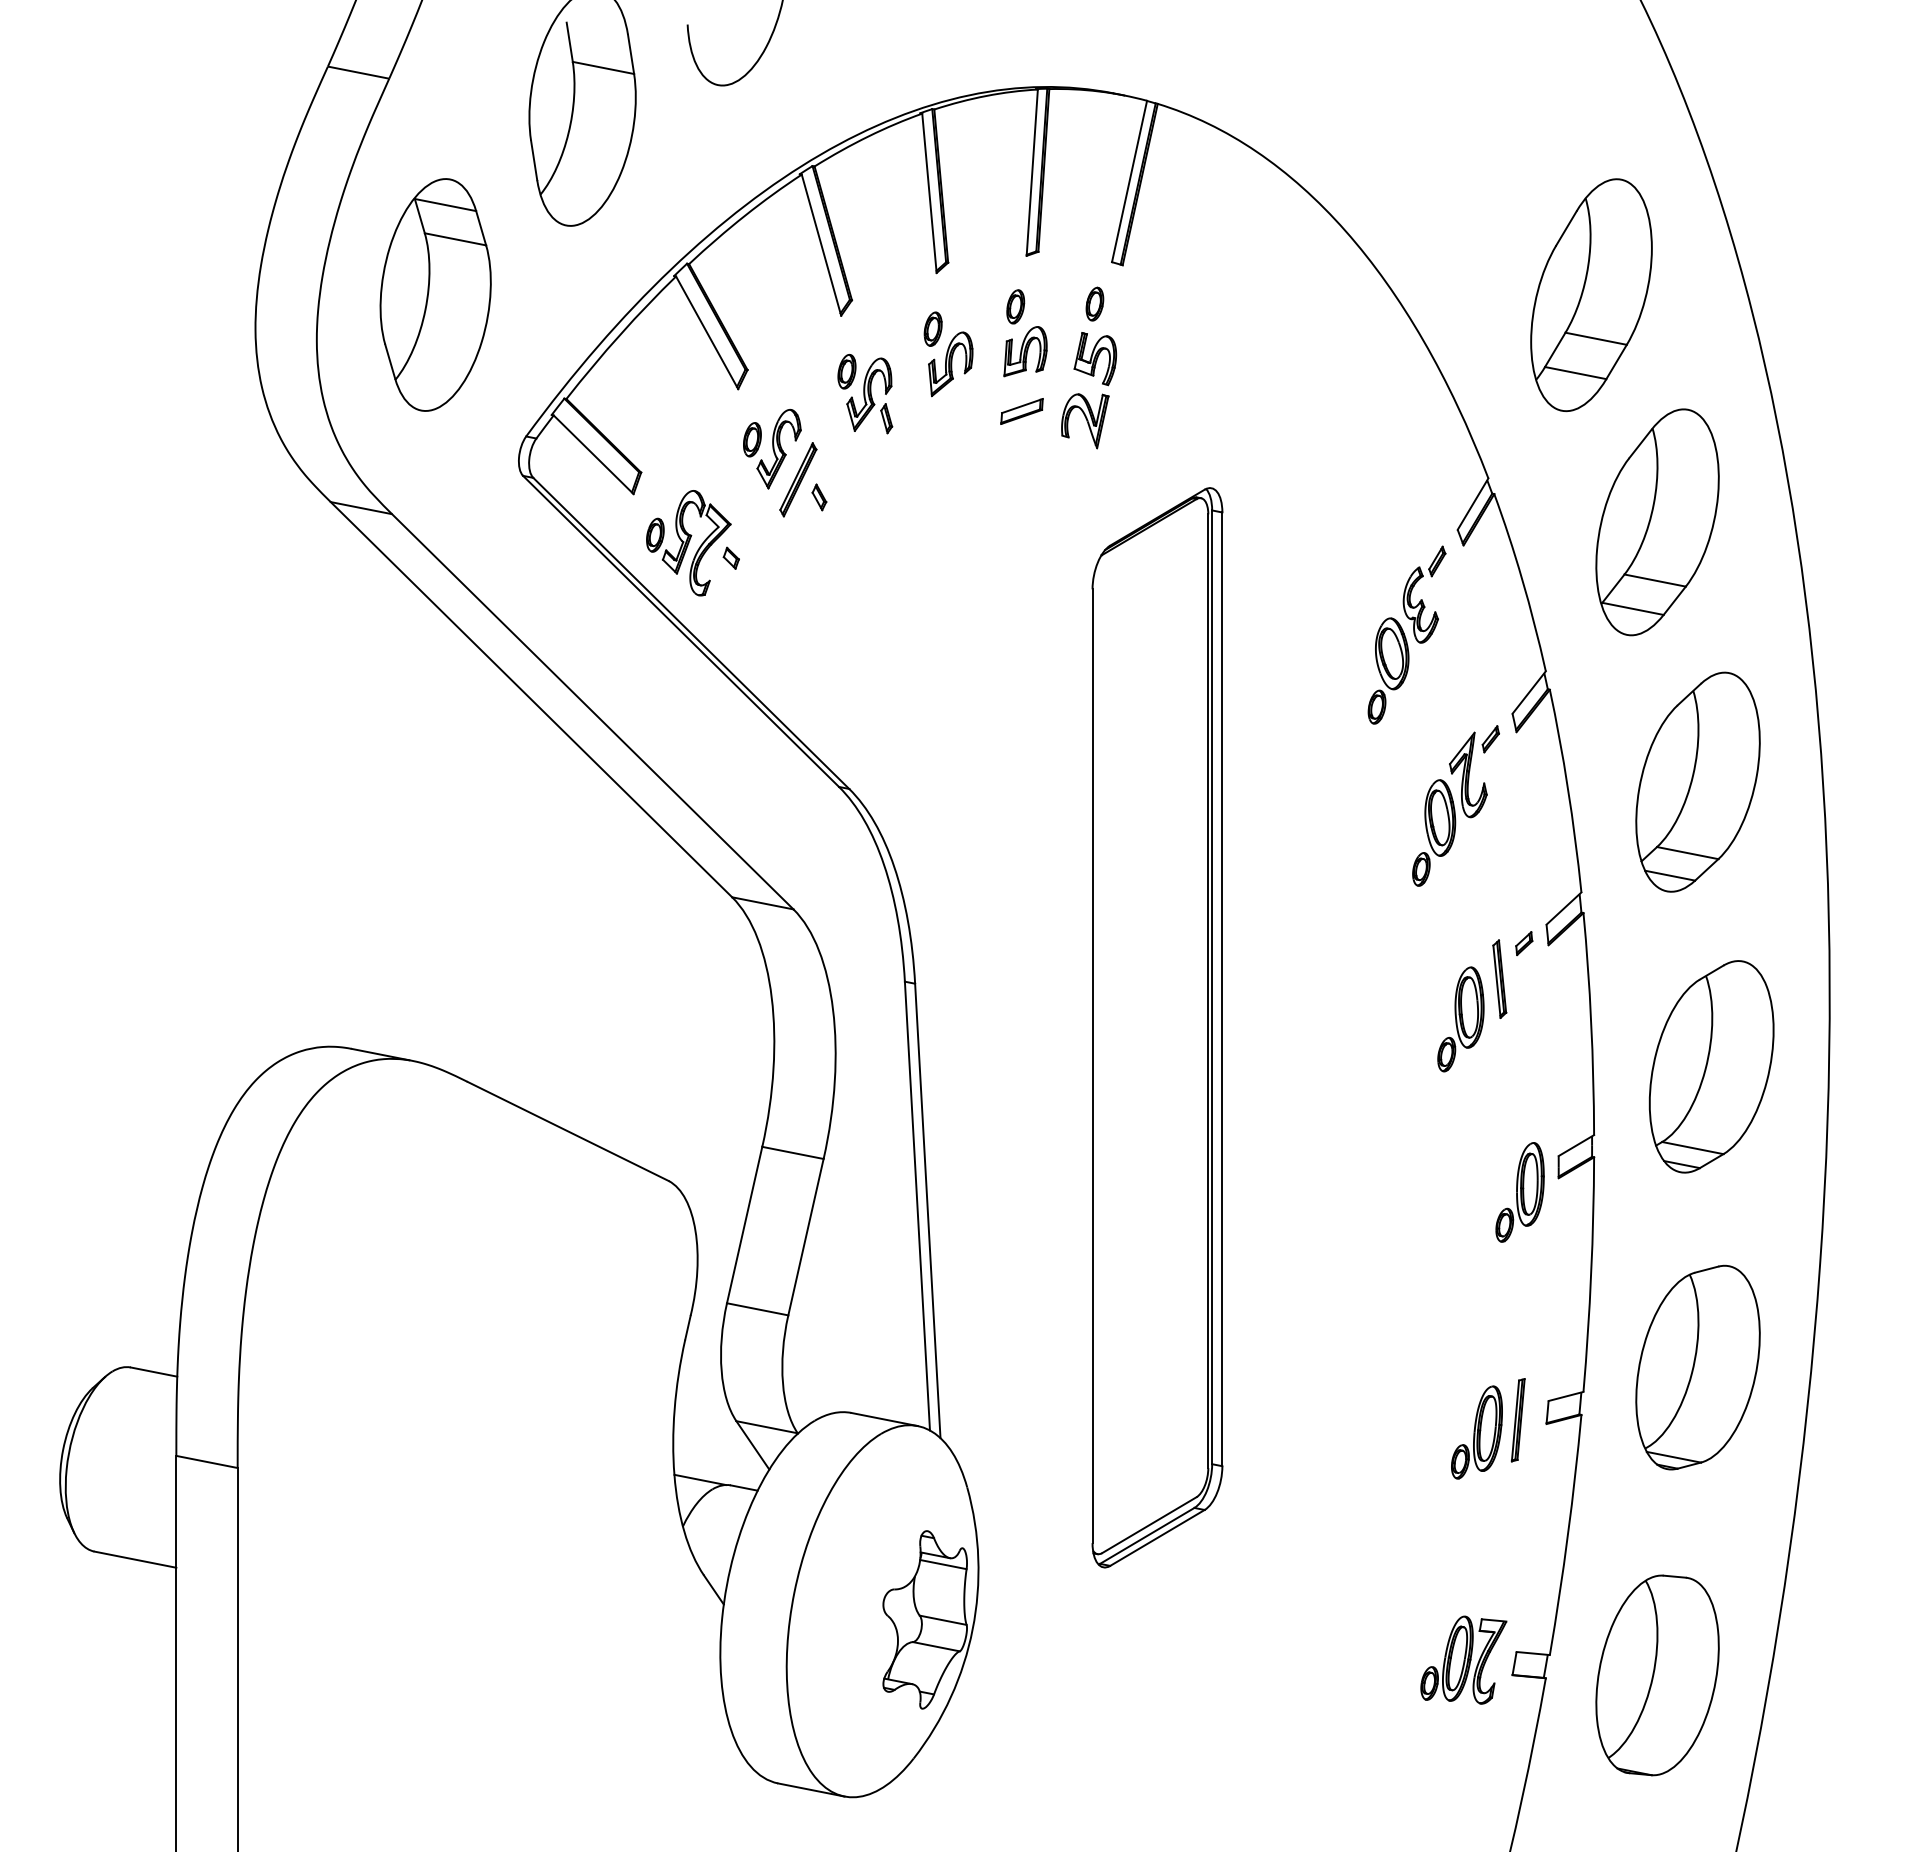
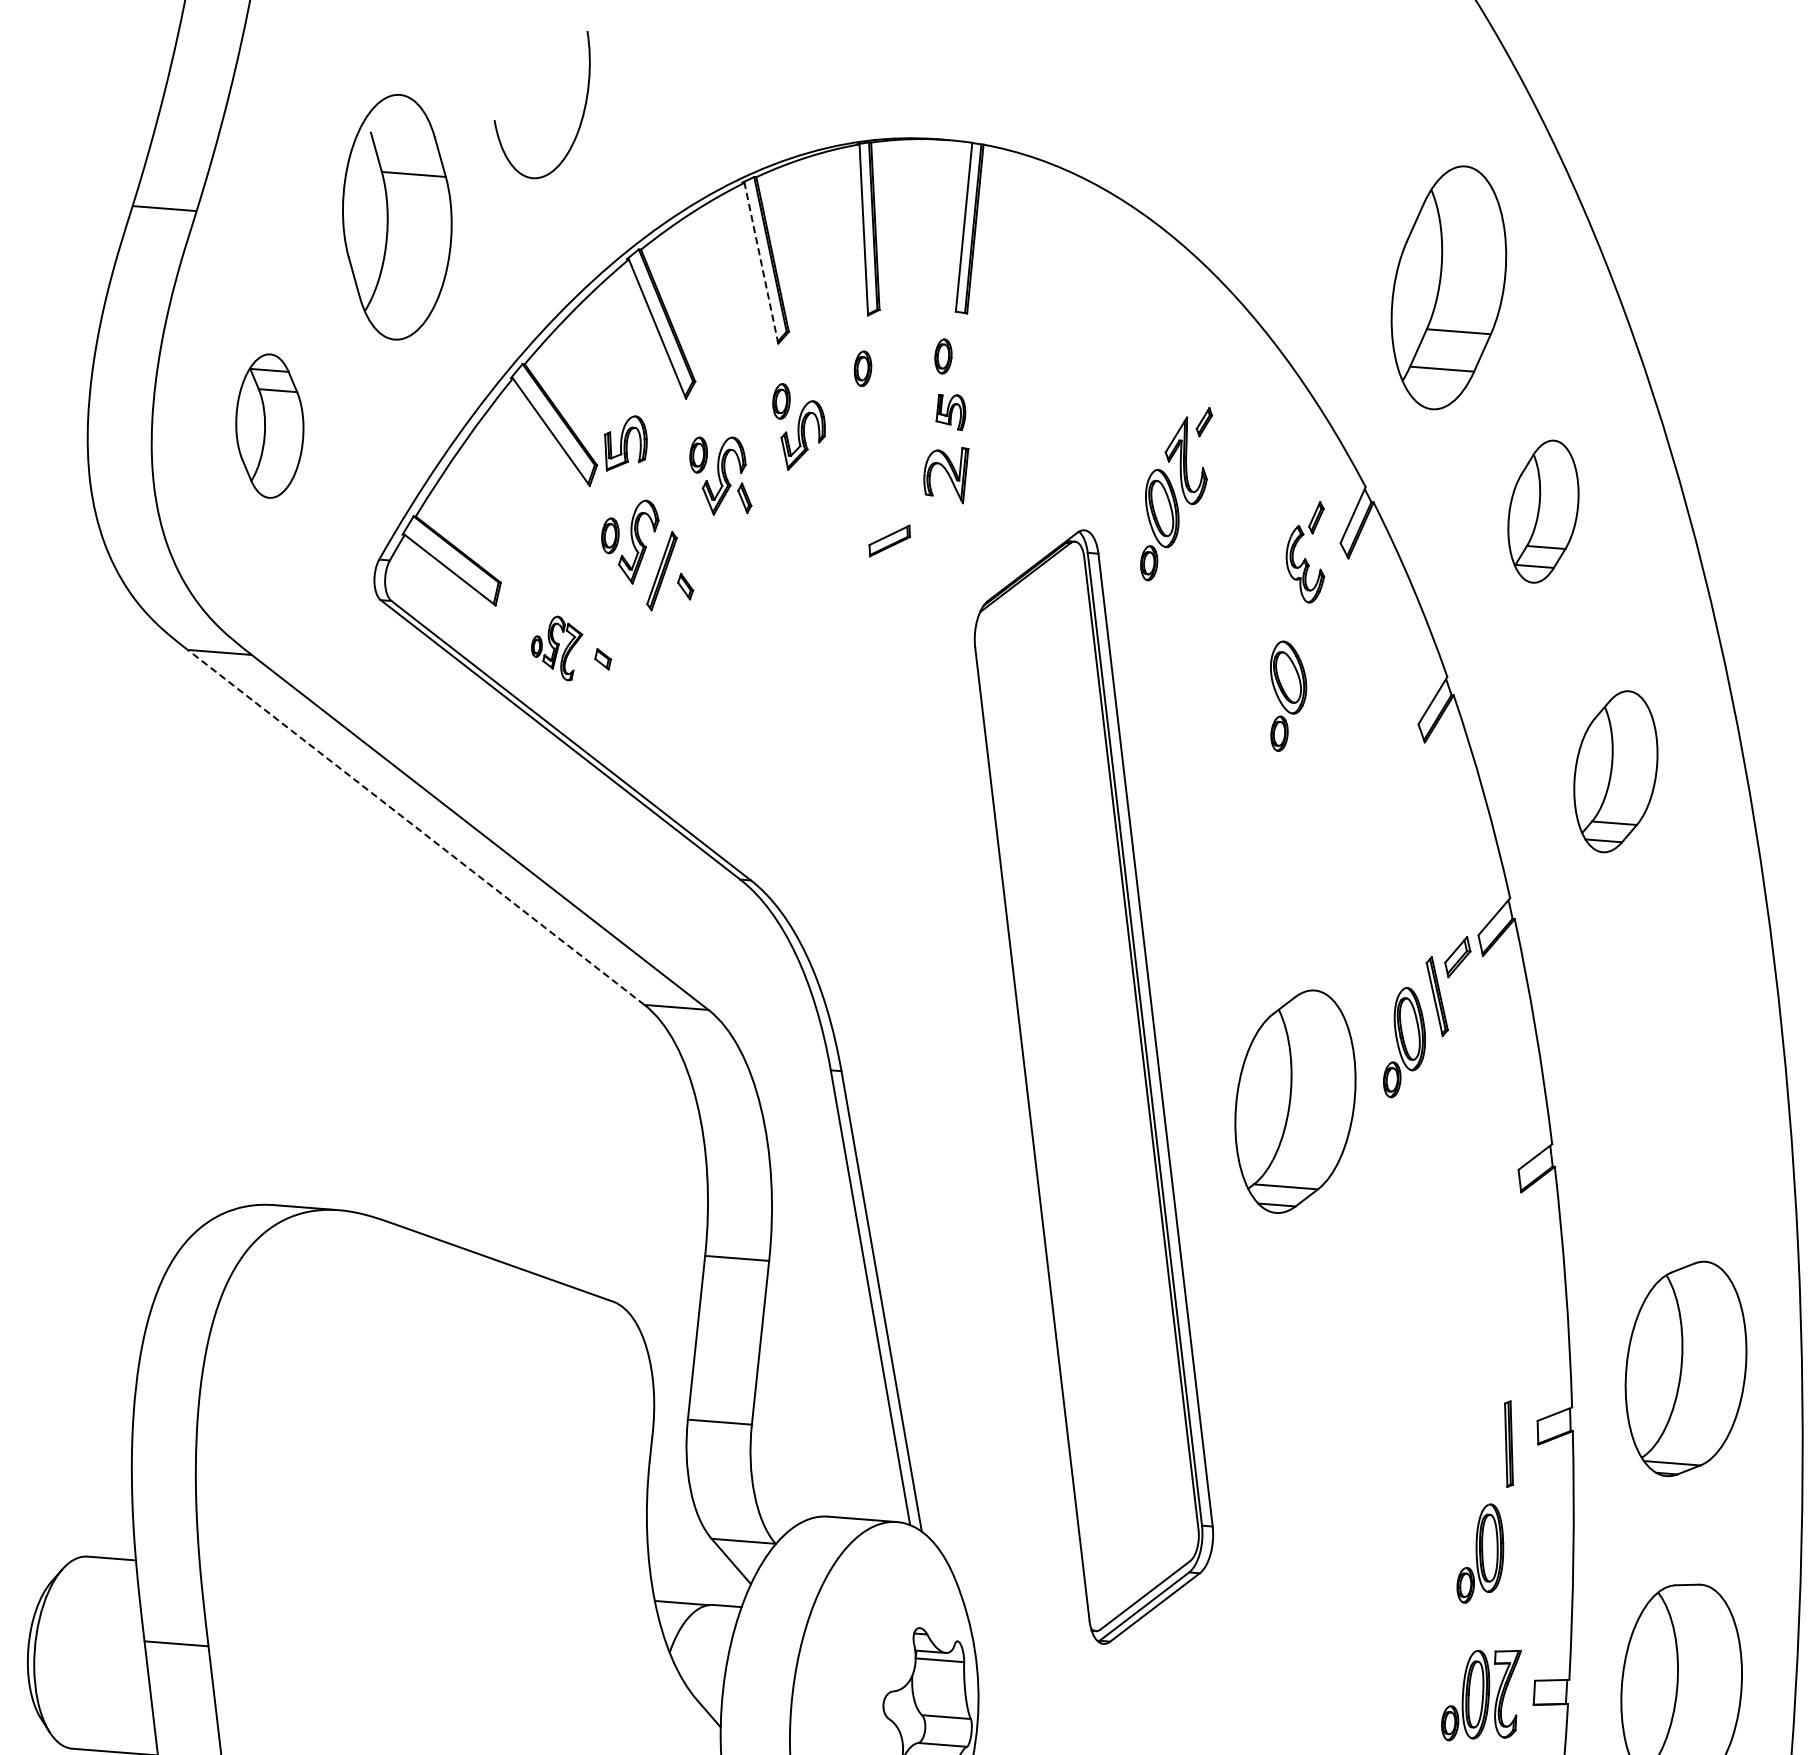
line: (929, 192) -> (761, 262), solid -> dashed
part: (435, 294) -> (269, 425), size x0.6
part: (1025, 351) -> (625, 442), moved
part: (1095, 359) -> (950, 412), size x0.7
part: (1021, 411) -> (889, 541), moved
part: (1657, 522) -> (1543, 511), size x0.6
part: (688, 543) -> (557, 649), size x0.6
part: (1424, 594) -> (1307, 552), moved
line: (531, 699) -> (416, 827), solid -> dashed
part: (1697, 781) -> (1615, 771), size x0.7
part: (1455, 805) -> (1176, 493), moved
part: (1524, 943) -> (1458, 957), size x1.6
part: (1711, 1066) -> (1295, 1101), moved
part: (1519, 1192) -> (1482, 1211), removed
part: (1476, 1432) -> (1478, 1553), moved

